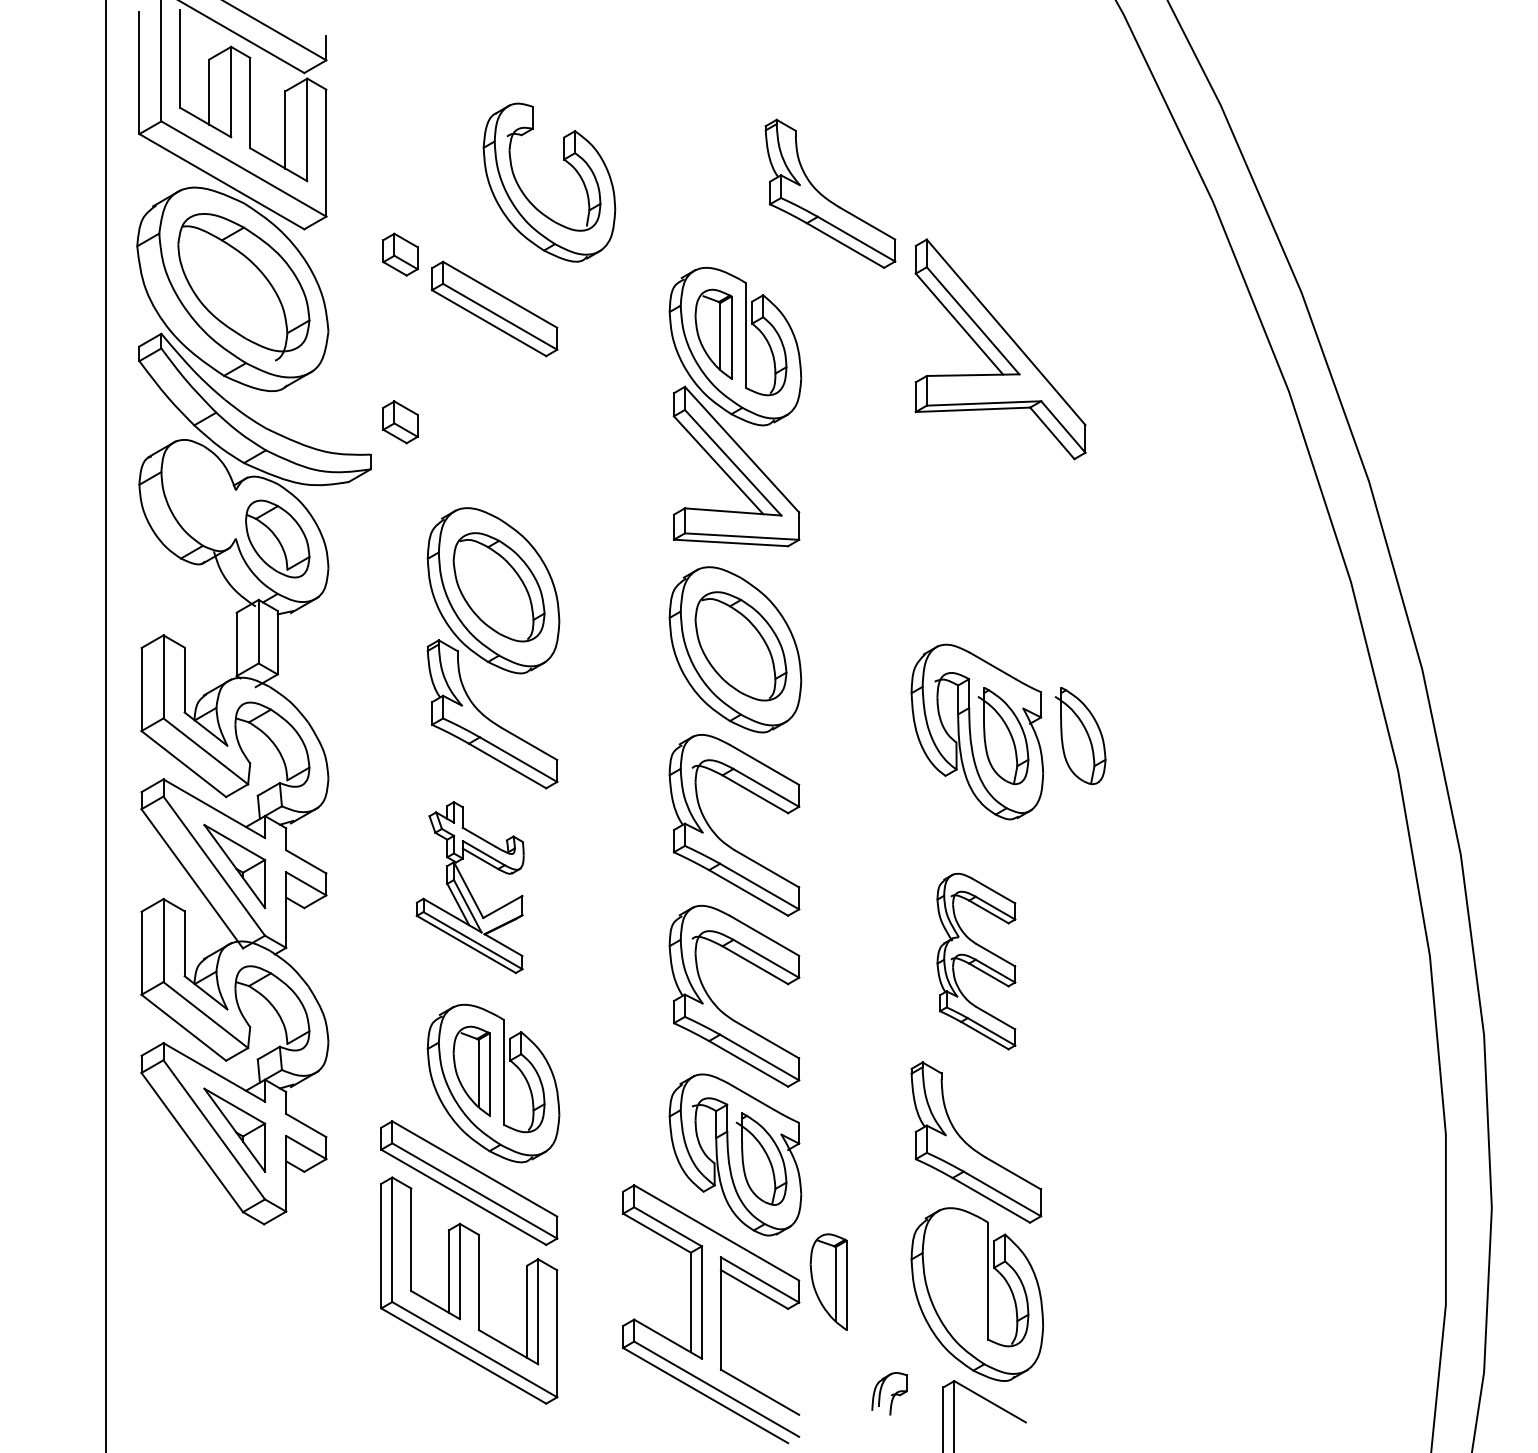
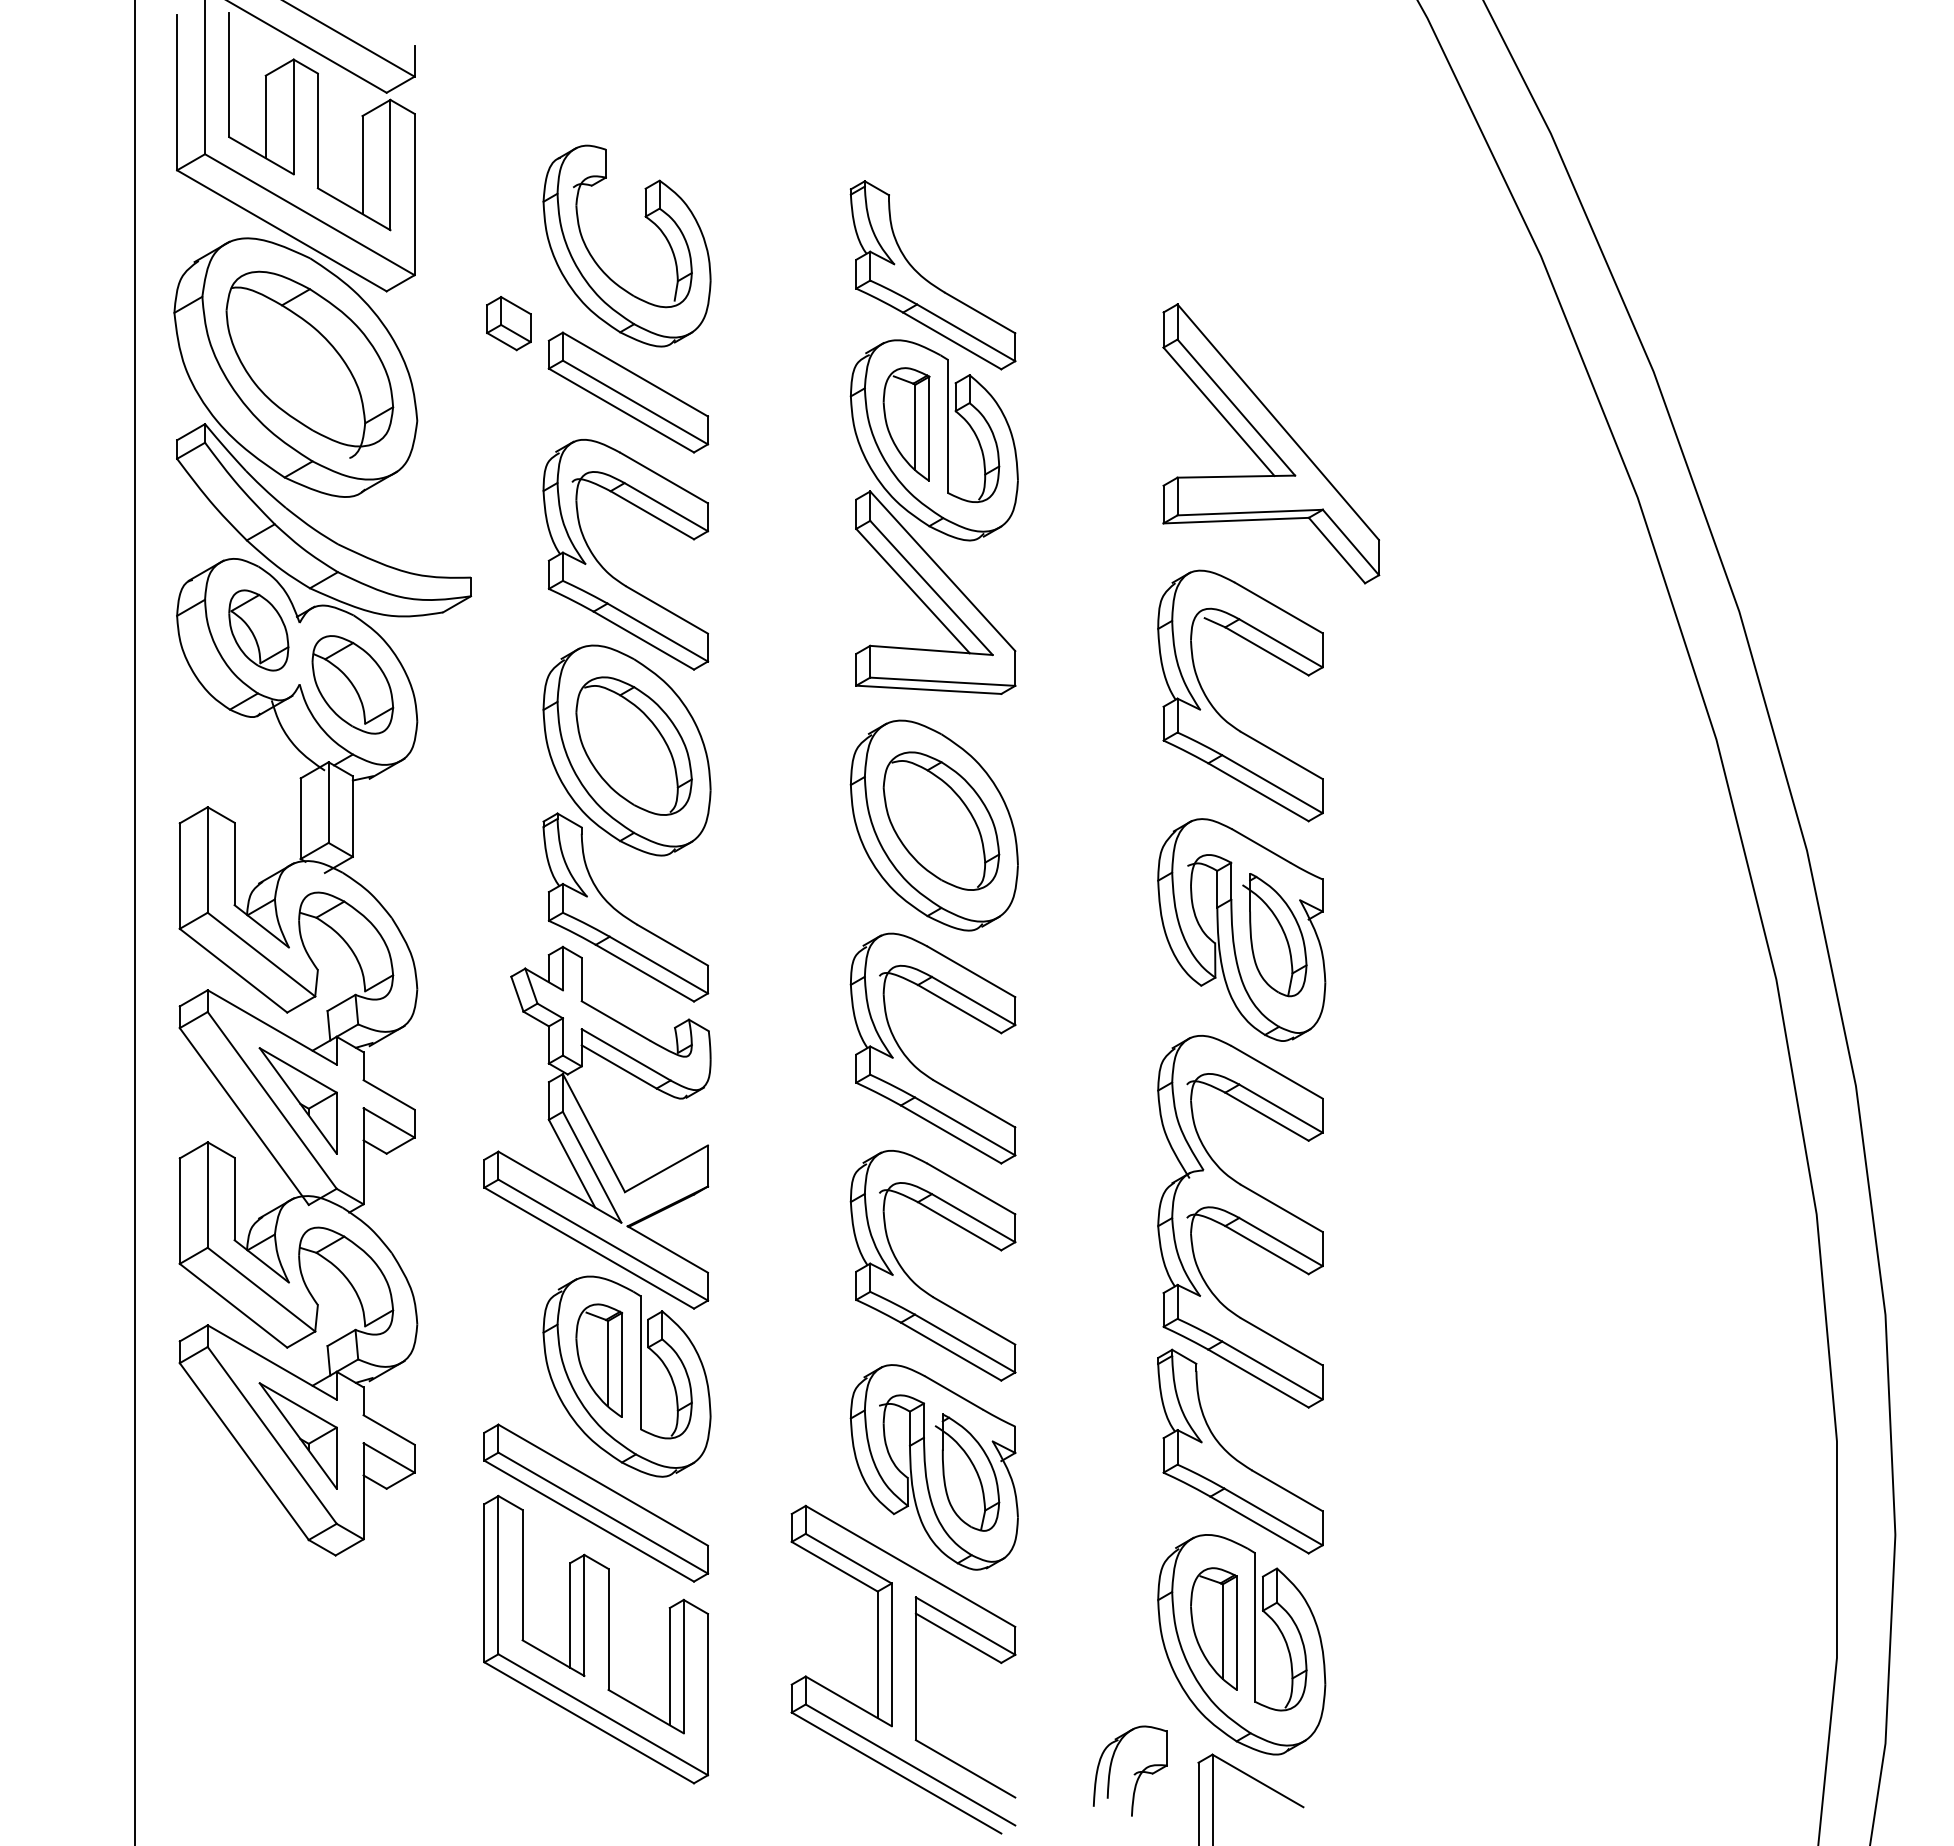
part: (565, 161) -> (647, 219), moved
part: (826, 197) -> (927, 279), moved
part: (400, 422) -> (508, 536), removed
part: (480, 451) -> (610, 573), added
part: (203, 496) -> (258, 630), added
part: (960, 562) -> (1220, 714), added
part: (1080, 736) -> (1372, 935), removed
part: (470, 887) -> (597, 1127), size x1.67
part: (976, 961) -> (1240, 1221), size x1.67
part: (828, 1281) -> (1213, 1628), moved
part: (889, 1393) -> (1129, 1770), size x1.67

